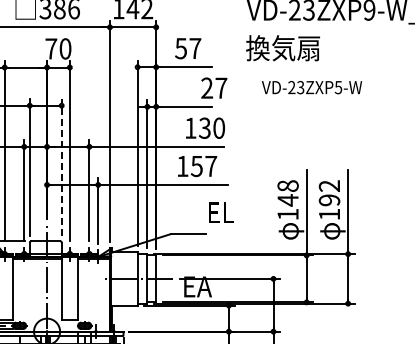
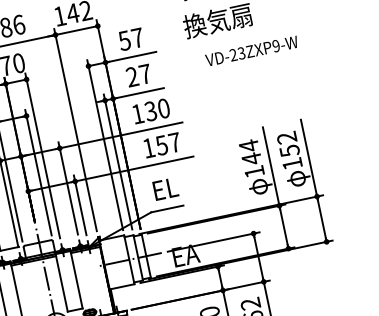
text: (214, 87) -> (138, 74), moved
text: (338, 87) -> (276, 46), VD-23ZXP5-W -> VD-23ZXP9-W
text: (205, 127) -> (151, 110), moved
line: (61, 167) -> (38, 172), dashed -> solid
text: (287, 185) -> (248, 145), 148 -> 144
text: (329, 200) -> (289, 151), 192 -> 152
text: (221, 212) -> (165, 188), moved

